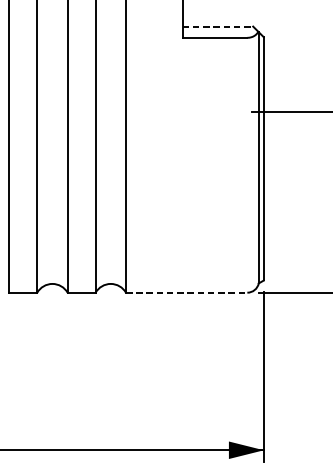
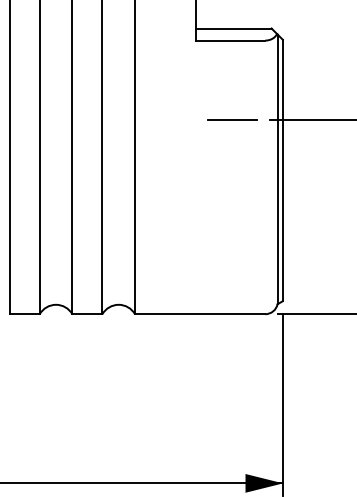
line: (217, 26) -> (233, 28), dashed -> solid
line: (216, 111) -> (232, 119), added
line: (186, 292) -> (200, 314), dashed -> solid

